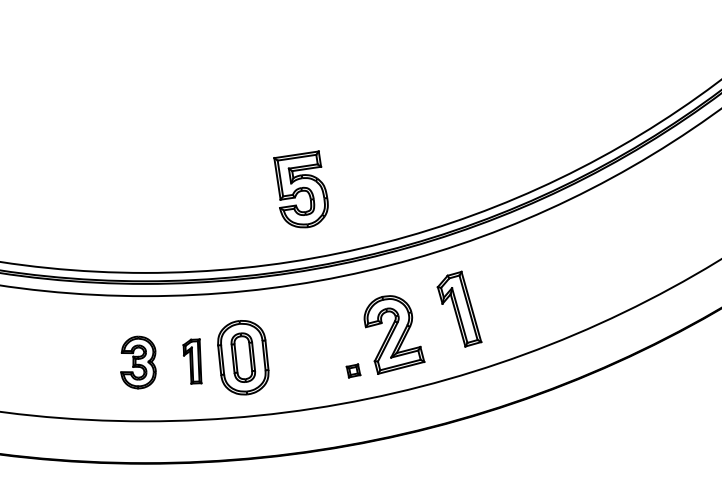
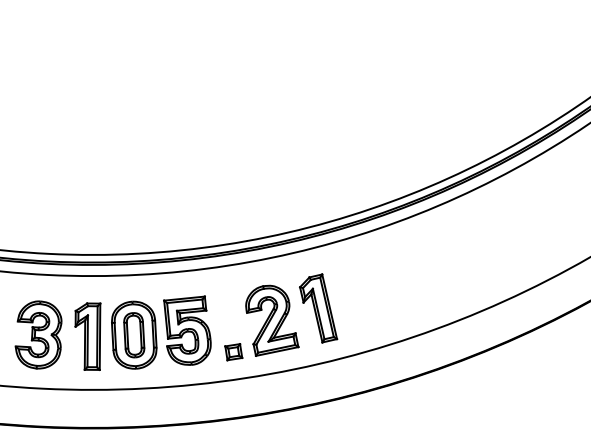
part: (300, 189) -> (186, 330), moved
part: (459, 308) -> (318, 307), moved
part: (192, 361) -> (87, 336), size x1.67
part: (138, 362) -> (38, 334), size x1.43
part: (353, 370) -> (233, 351), size x1.43

